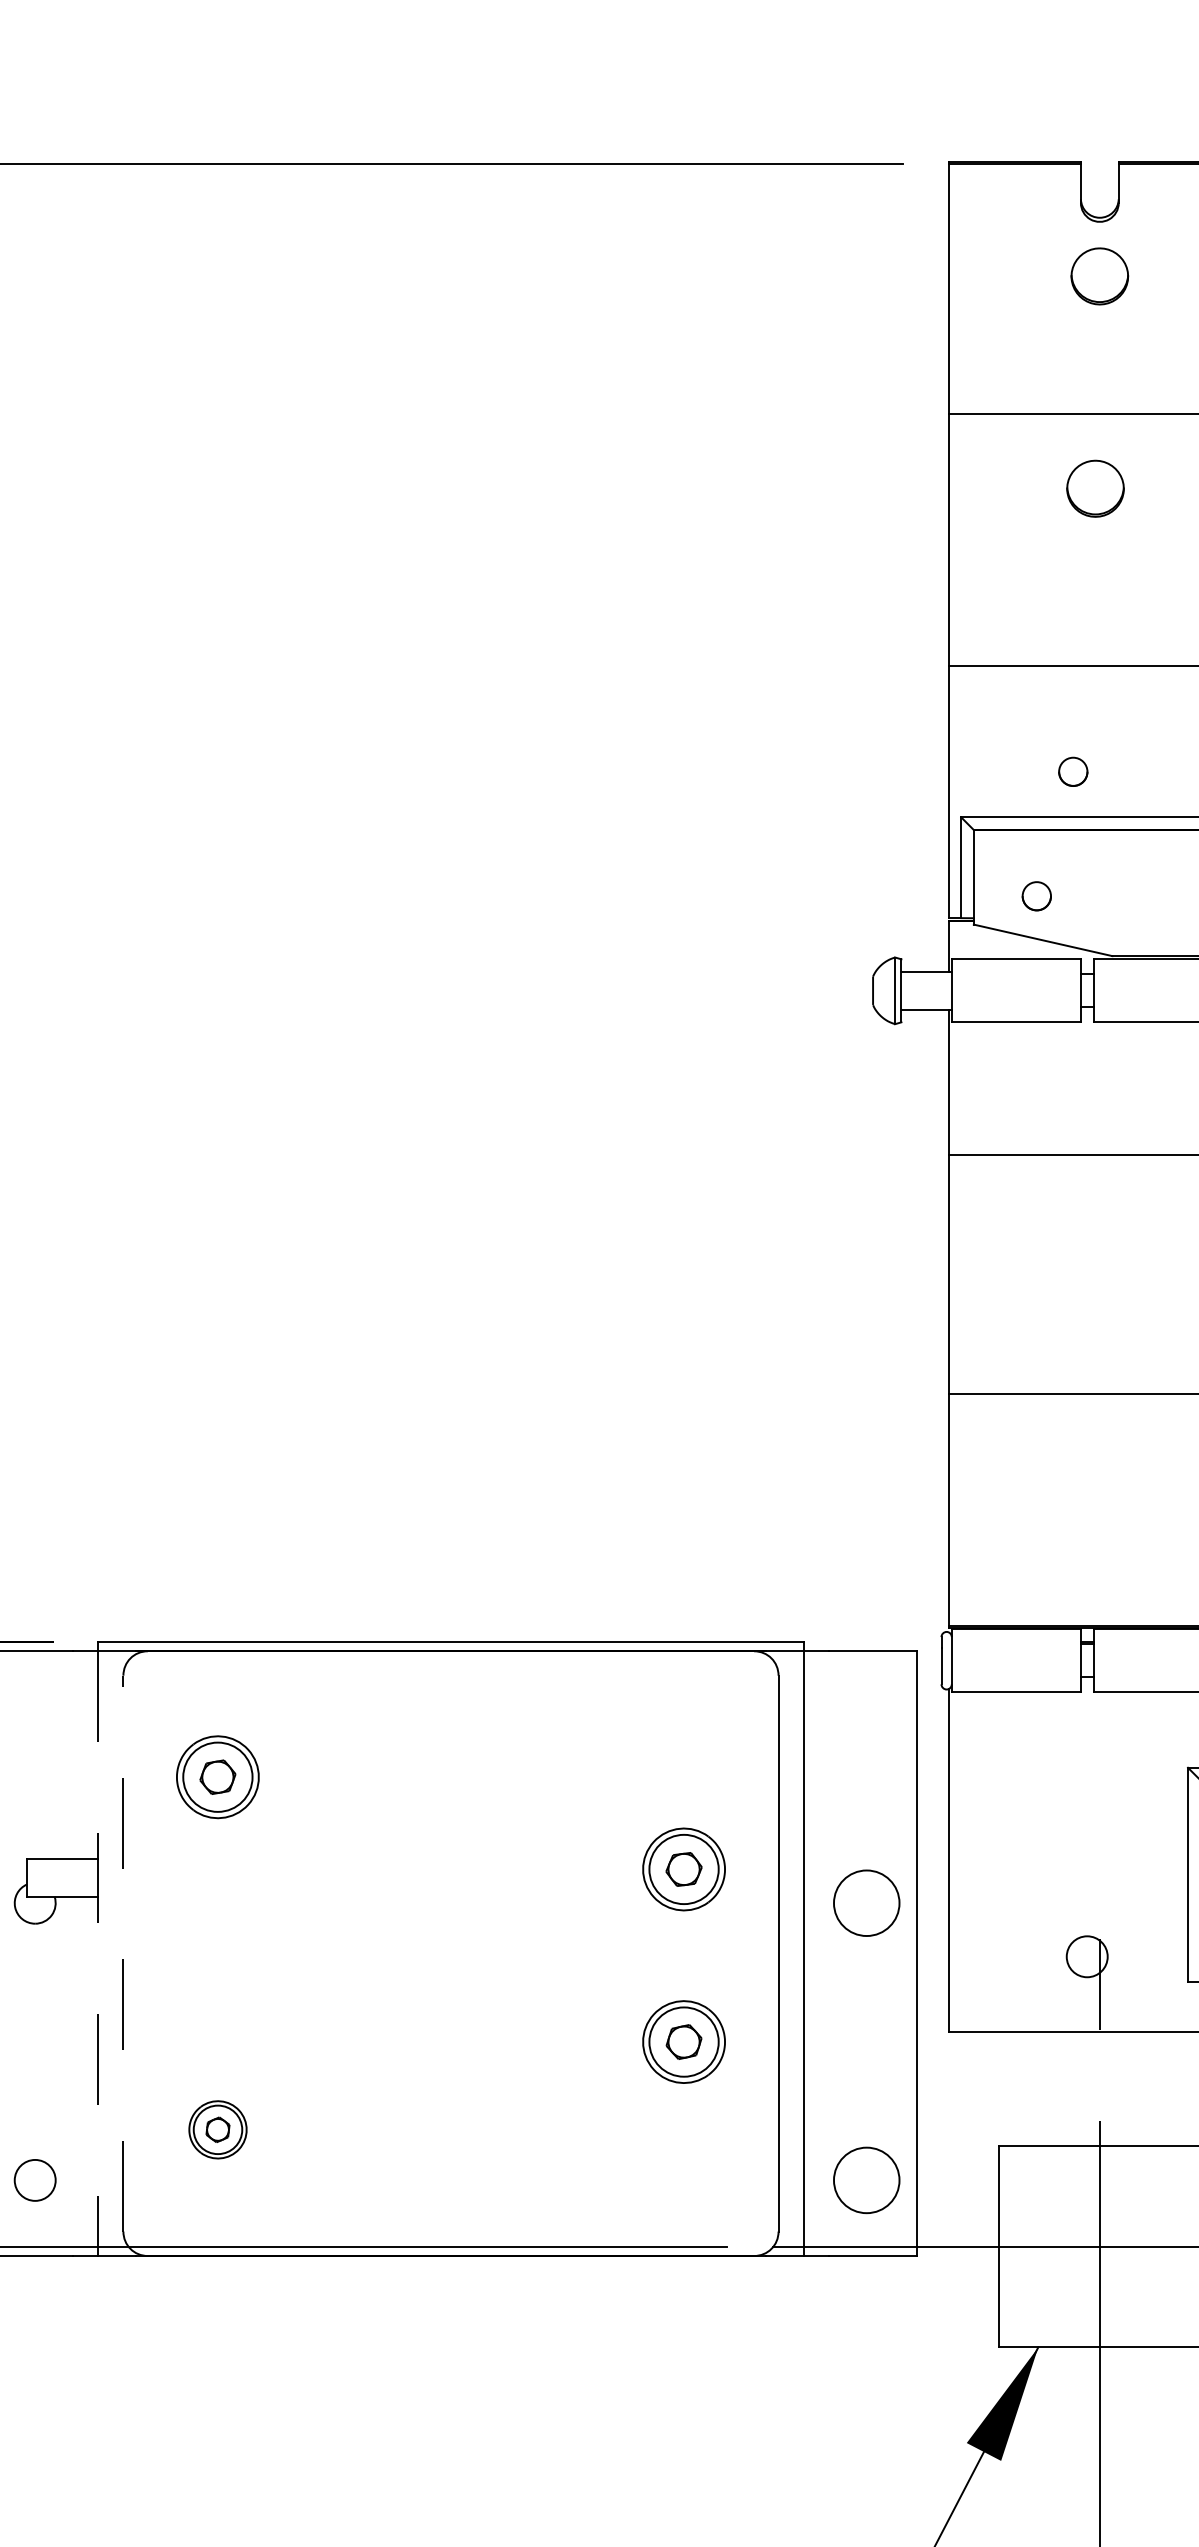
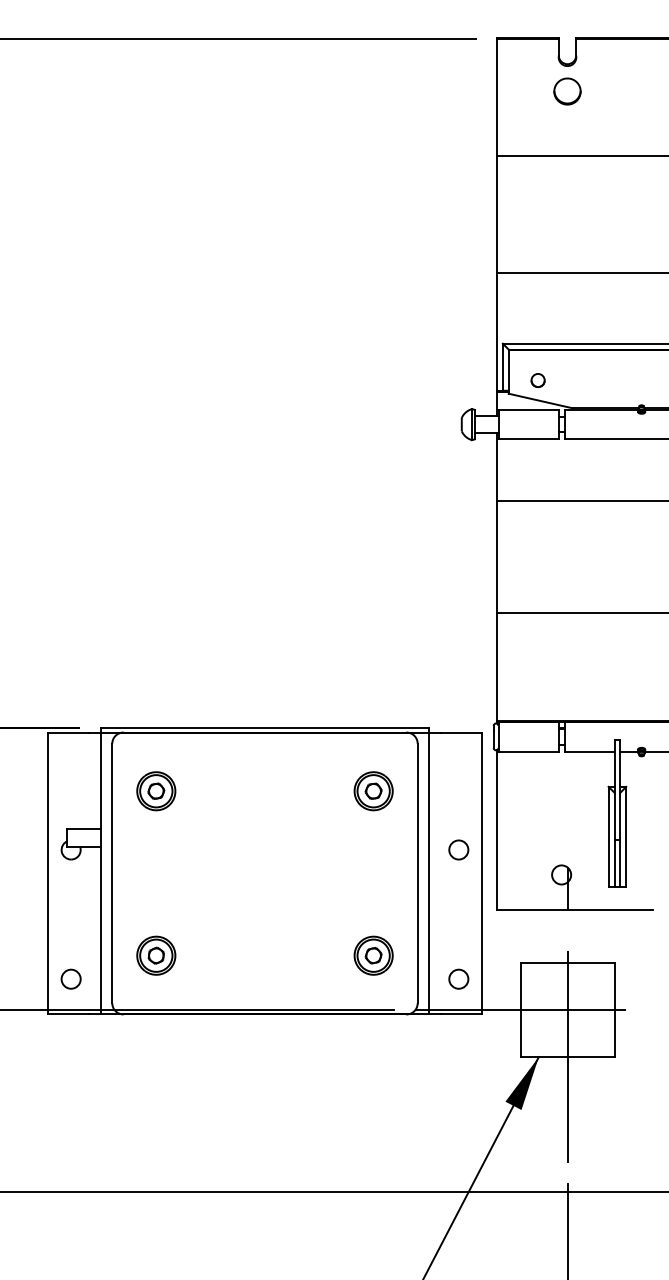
part: (1095, 488) -> (565, 190), removed
circle: (1071, 771) -> (554, 322), removed
part: (683, 1869) -> (373, 791), moved
circle: (866, 1902) -> (458, 849), size x0.62
line: (98, 1953) -> (100, 873), dashed -> solid
line: (123, 1953) -> (112, 873), dashed -> solid
part: (683, 2041) -> (373, 955), moved
part: (218, 2129) -> (156, 955), size x1.43
circle: (866, 2178) -> (458, 978), size x0.62

